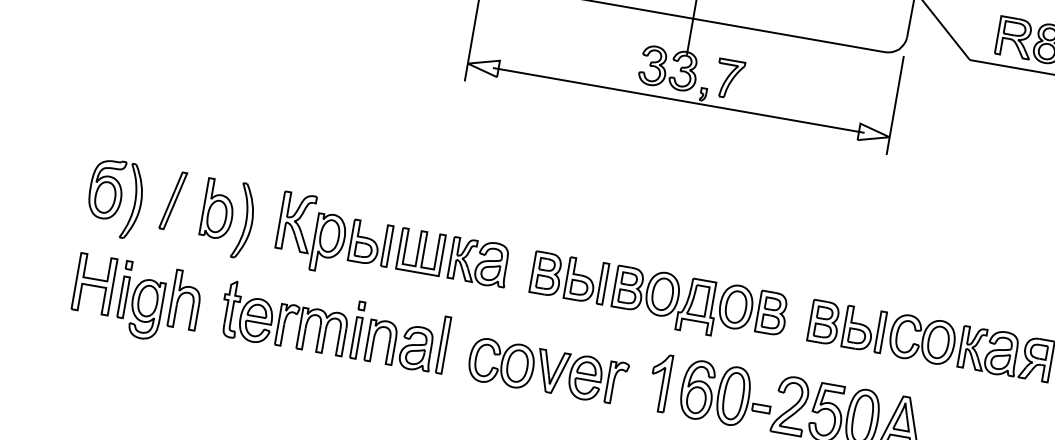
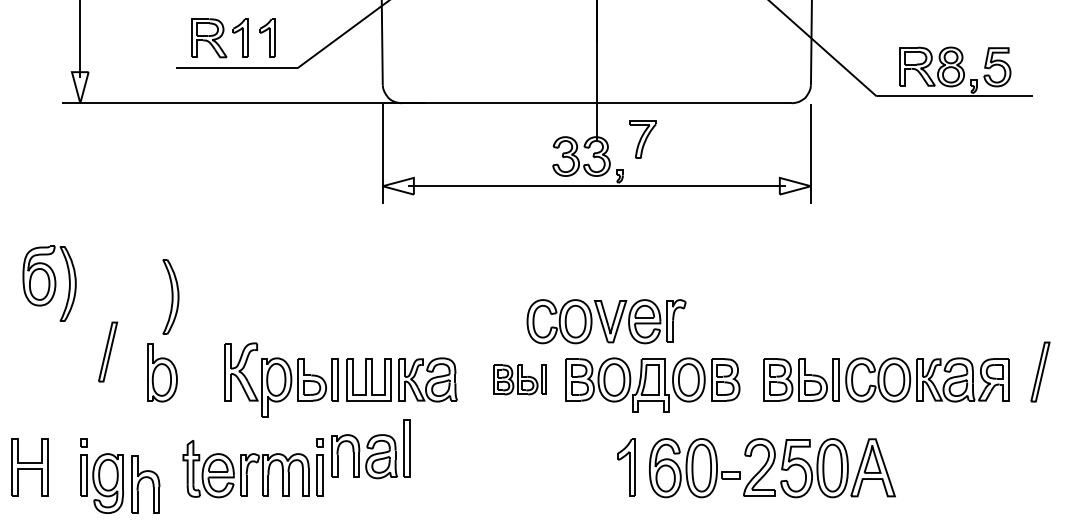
part: (728, 78) -> (642, 139), moved
part: (115, 198) -> (49, 283), moved
part: (173, 200) -> (108, 351), moved
part: (244, 220) -> (170, 296), moved
part: (569, 277) -> (519, 379), size x0.7
part: (94, 283) -> (29, 467), moved
part: (185, 299) -> (145, 484), moved
part: (407, 339) -> (370, 449), moved
part: (547, 371) -> (606, 321), moved

